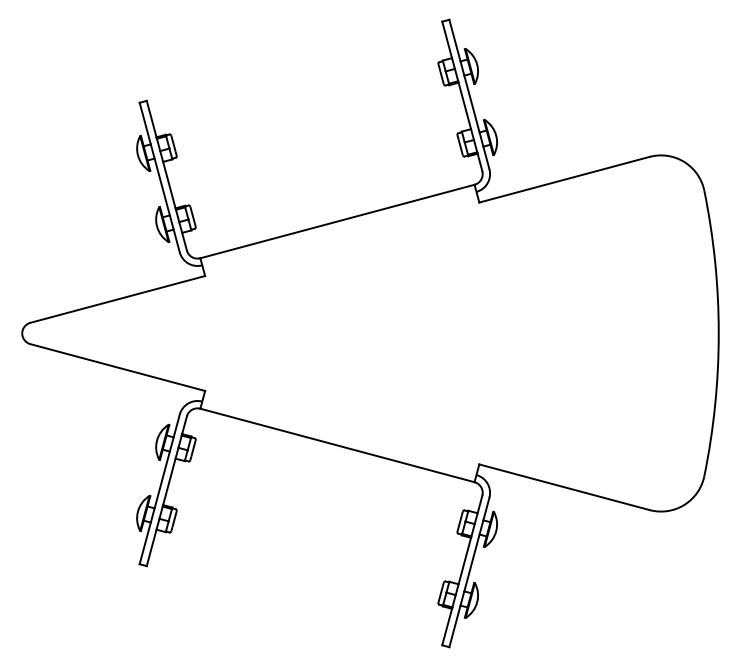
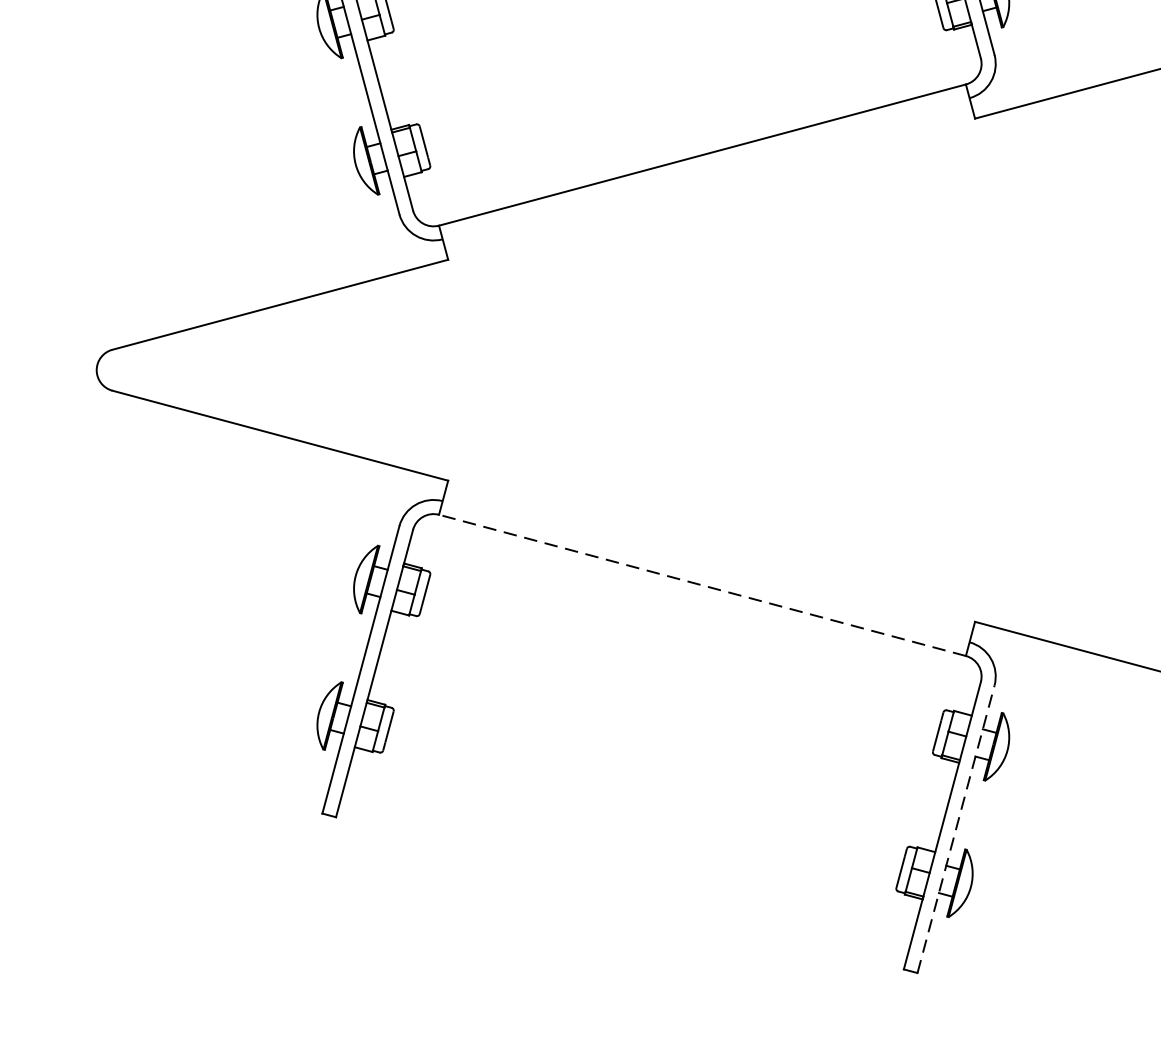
line: (337, 445) -> (702, 585), solid -> dashed
line: (469, 571) -> (956, 827), solid -> dashed

